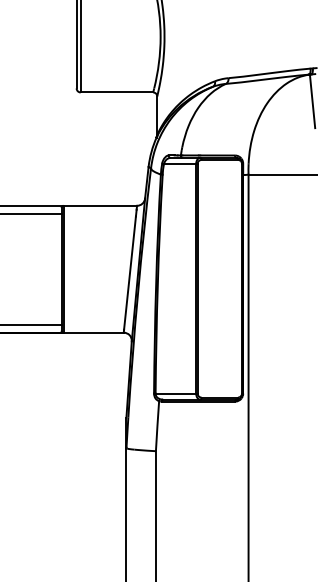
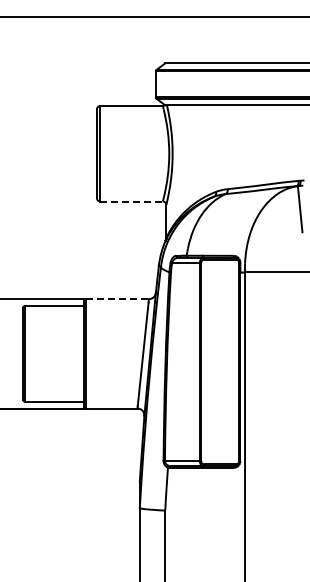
line: (117, 92) -> (132, 201), solid -> dashed
line: (100, 206) -> (117, 299), solid -> dashed

